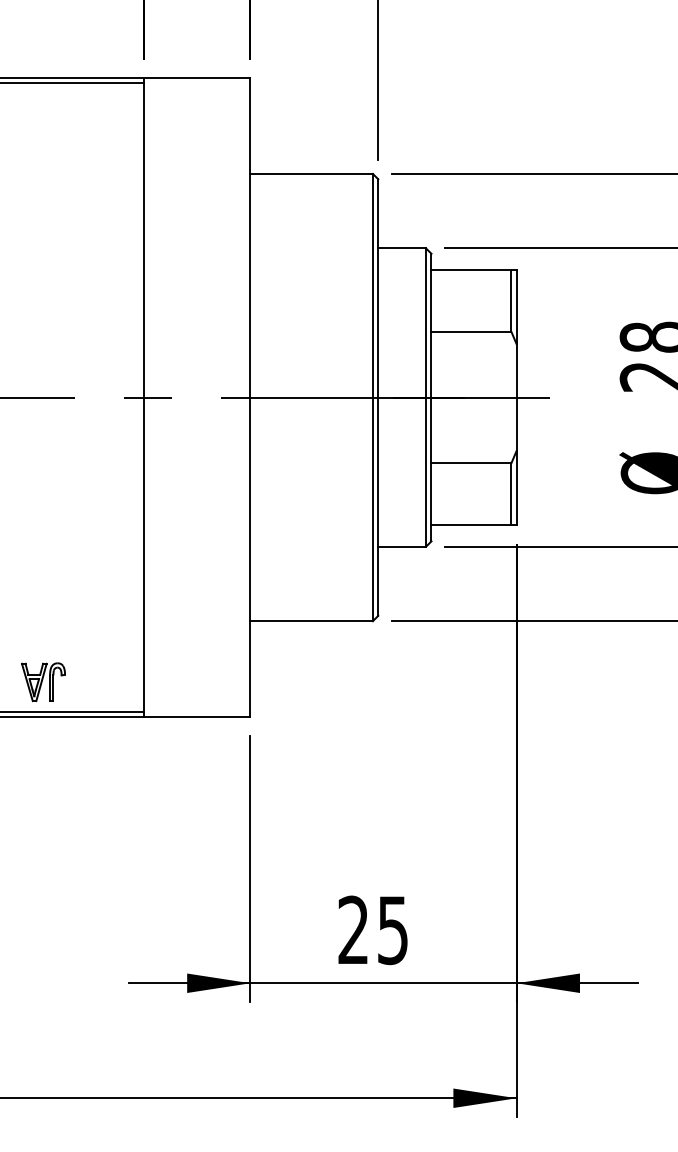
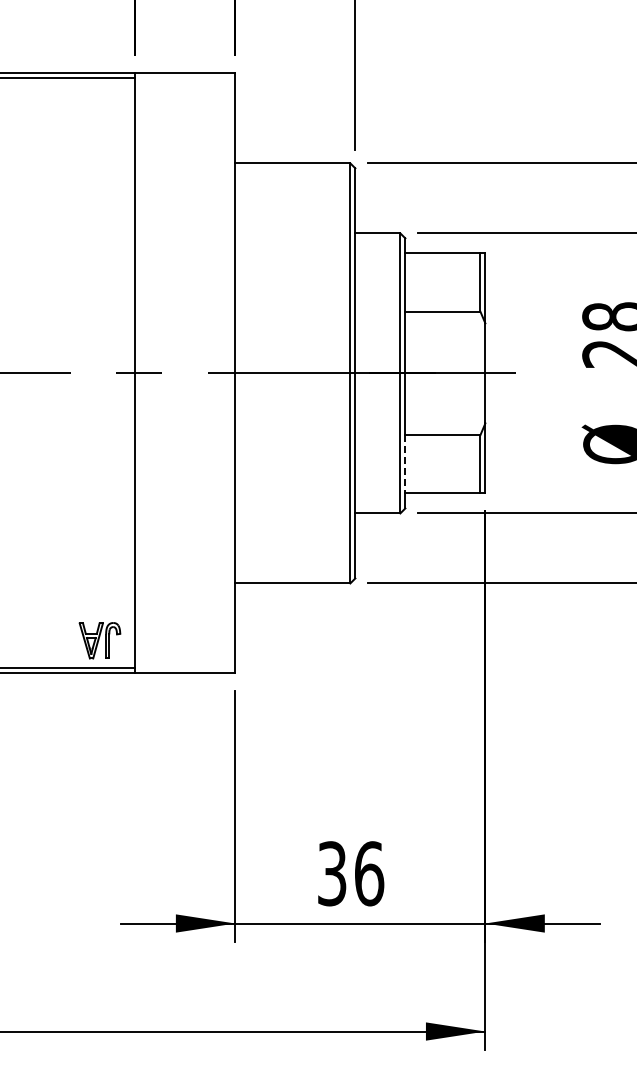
line: (431, 494) -> (405, 464), solid -> dashed
part: (43, 681) -> (99, 640), moved
text: (374, 930) -> (351, 873), 25 -> 36

